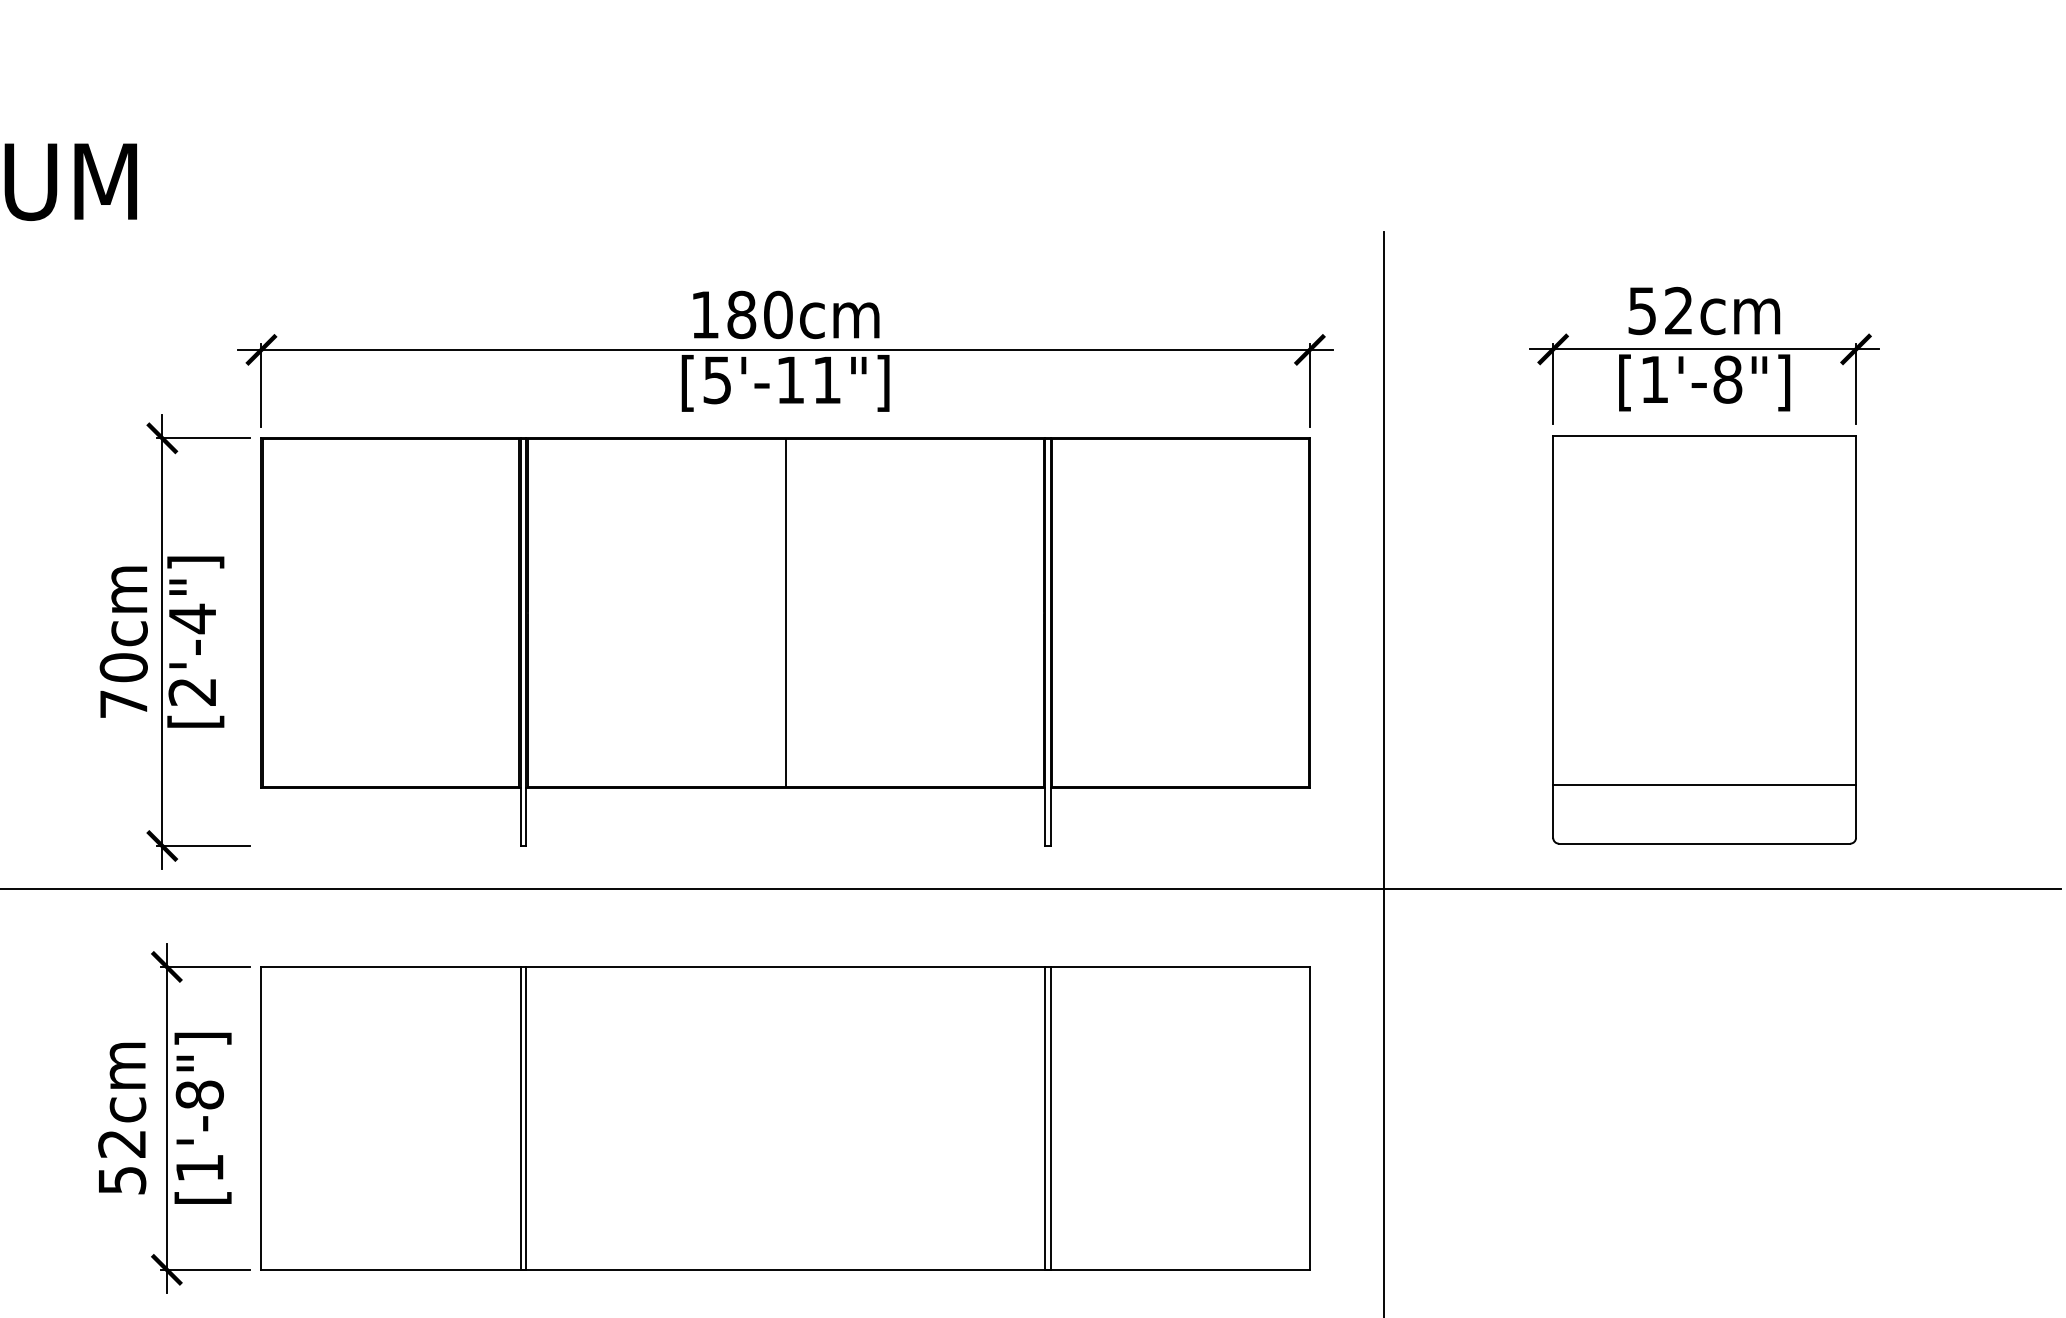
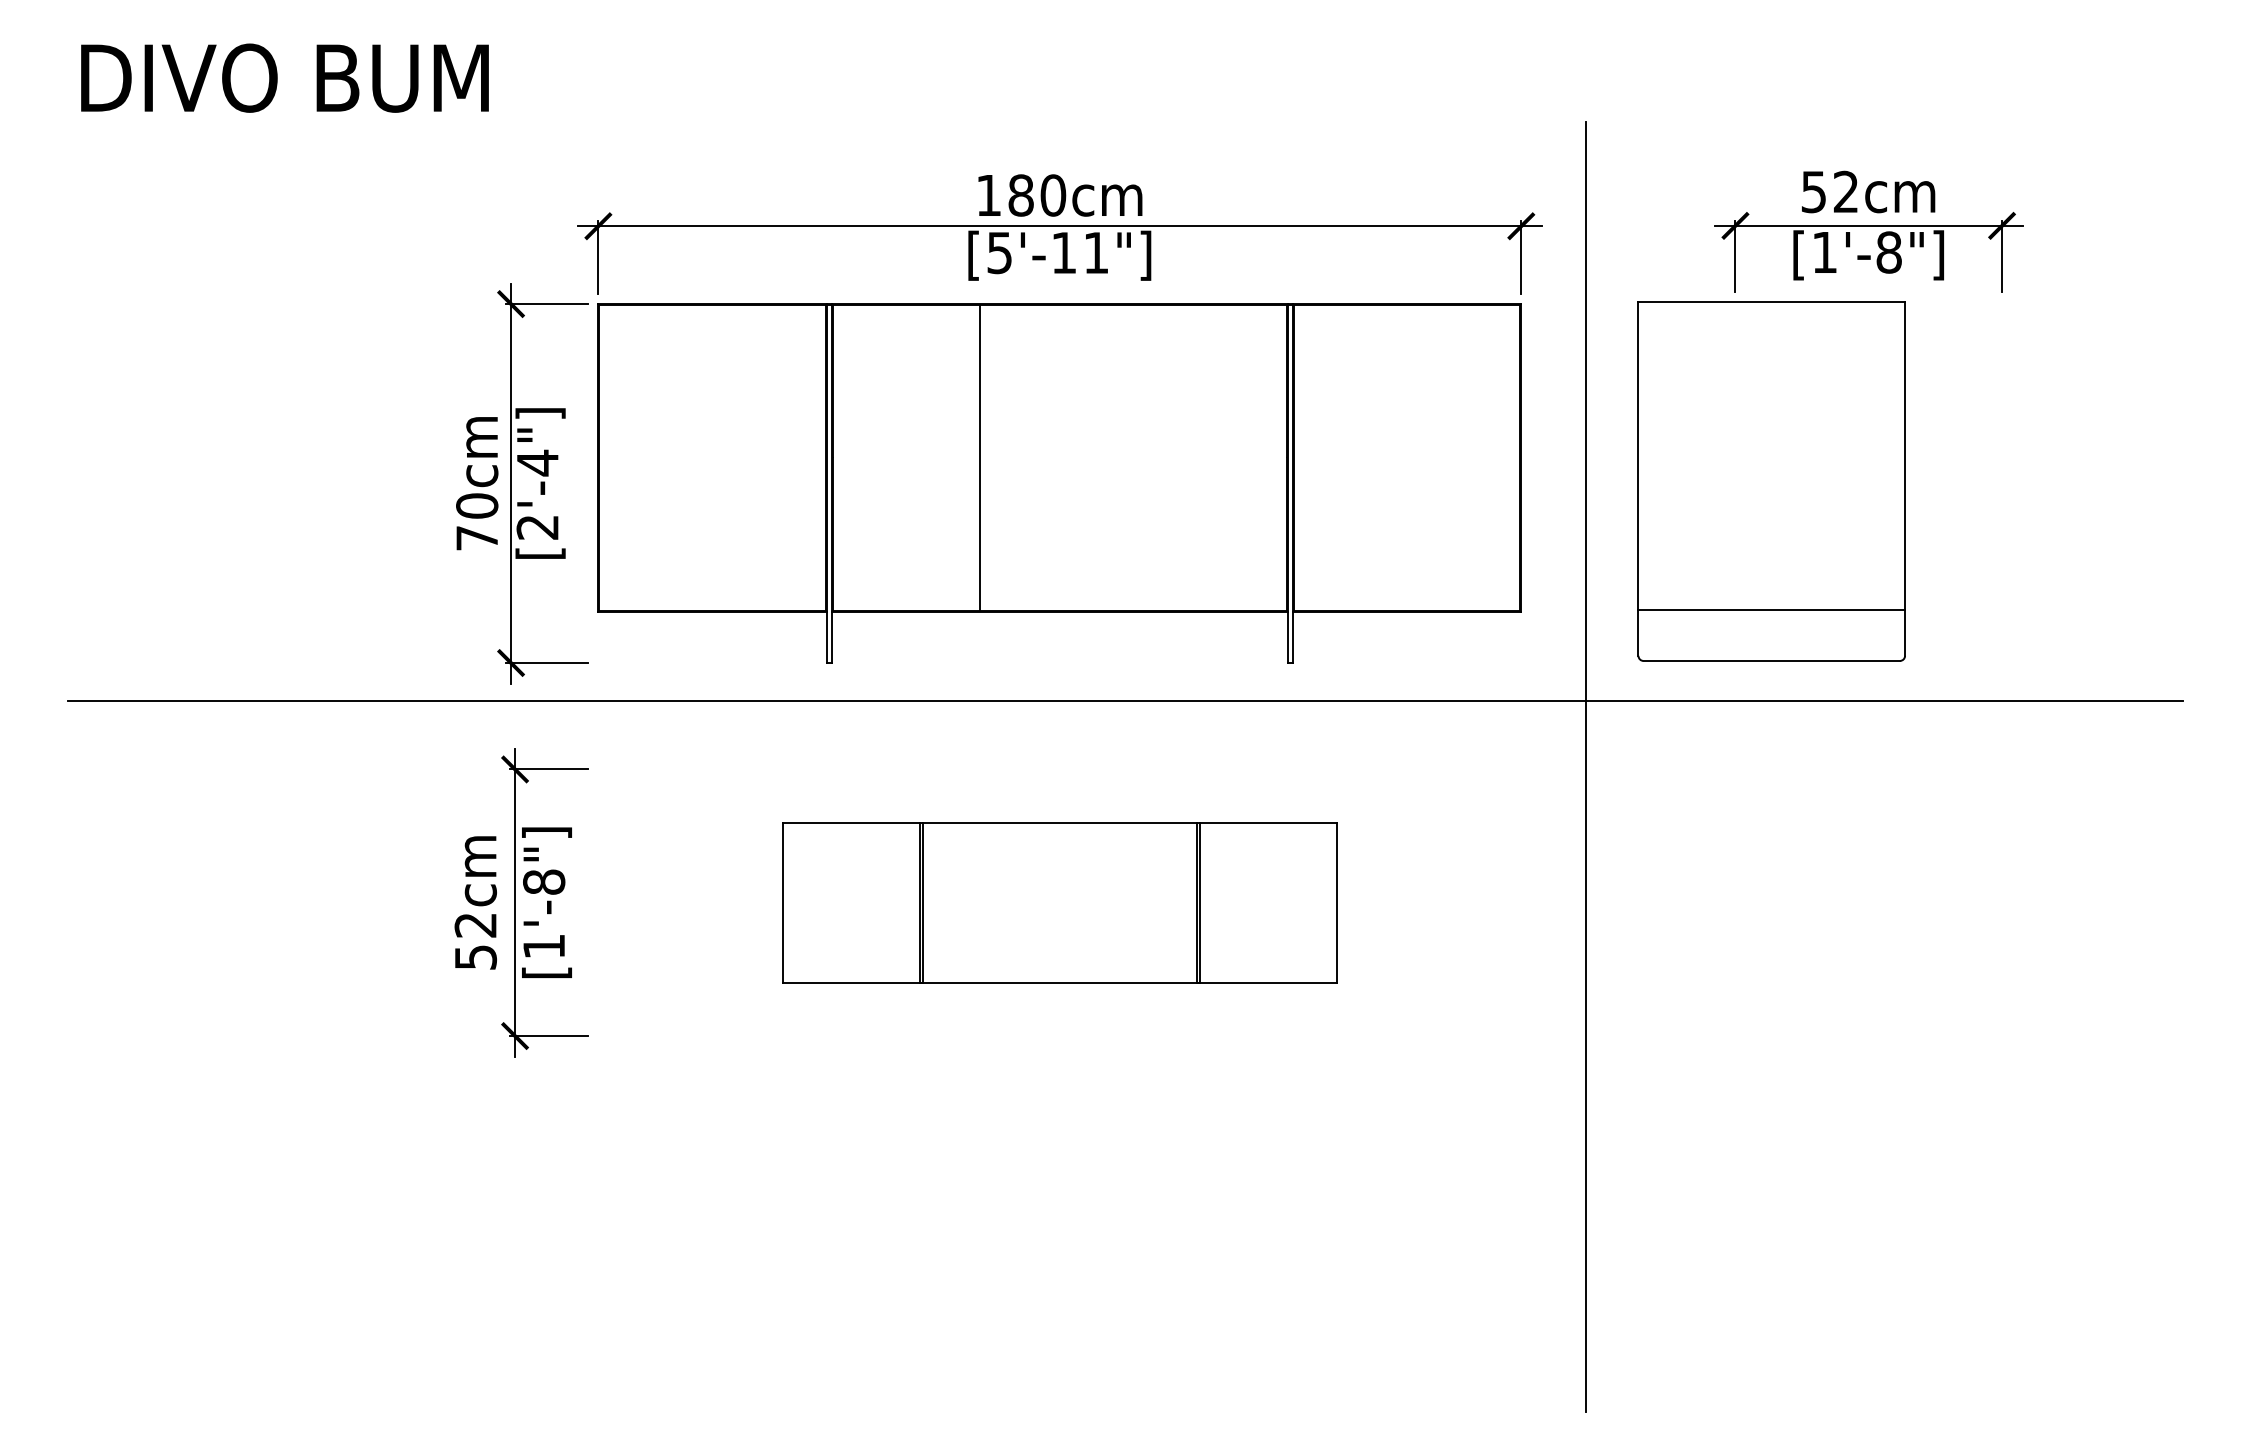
line: (785, 612) -> (979, 457), moved
part: (1704, 639) -> (1771, 481), moved
part: (785, 1118) -> (1059, 902), size x0.6

